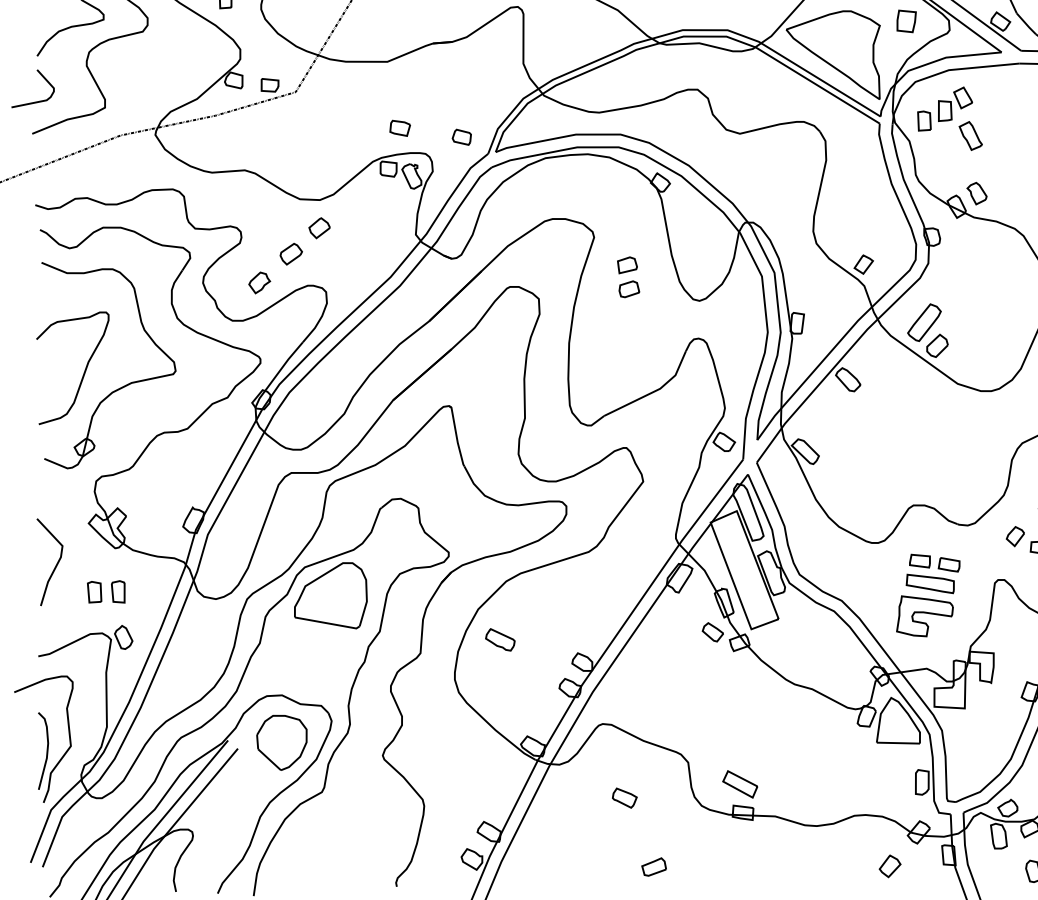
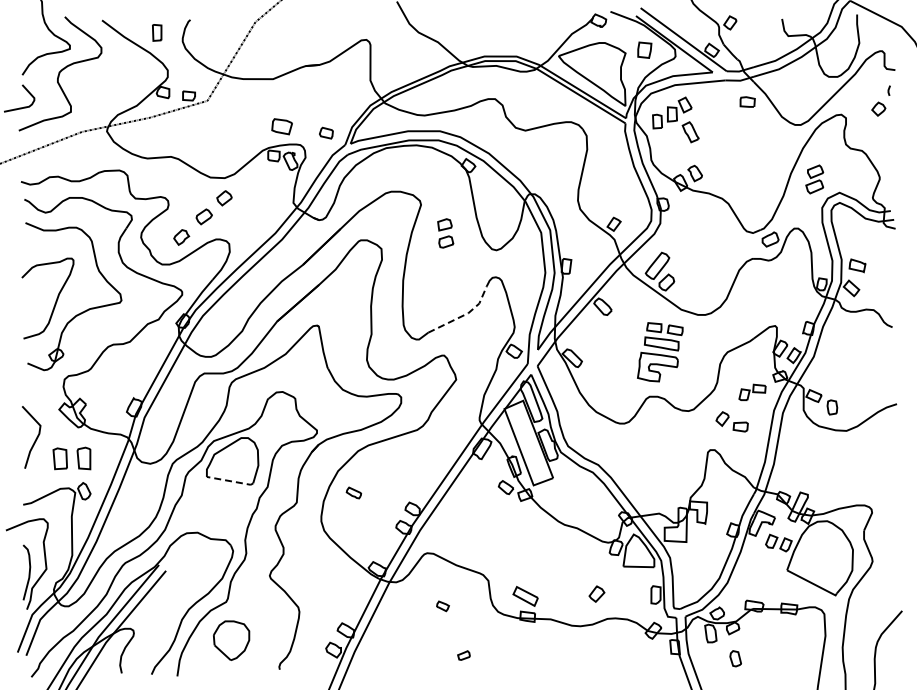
part: (400, 127) -> (282, 126), size x1.4
line: (654, 390) -> (464, 314), solid -> dashed
part: (105, 591) -> (71, 458), size x1.4
part: (928, 595) -> (660, 352), moved
line: (327, 623) -> (230, 481), solid -> dashed
part: (499, 639) -> (353, 492), size x0.7
part: (281, 742) -> (231, 640), moved
part: (624, 798) -> (442, 606), size x0.7
part: (889, 865) -> (596, 593), moved
part: (653, 866) -> (463, 655), size x0.7

